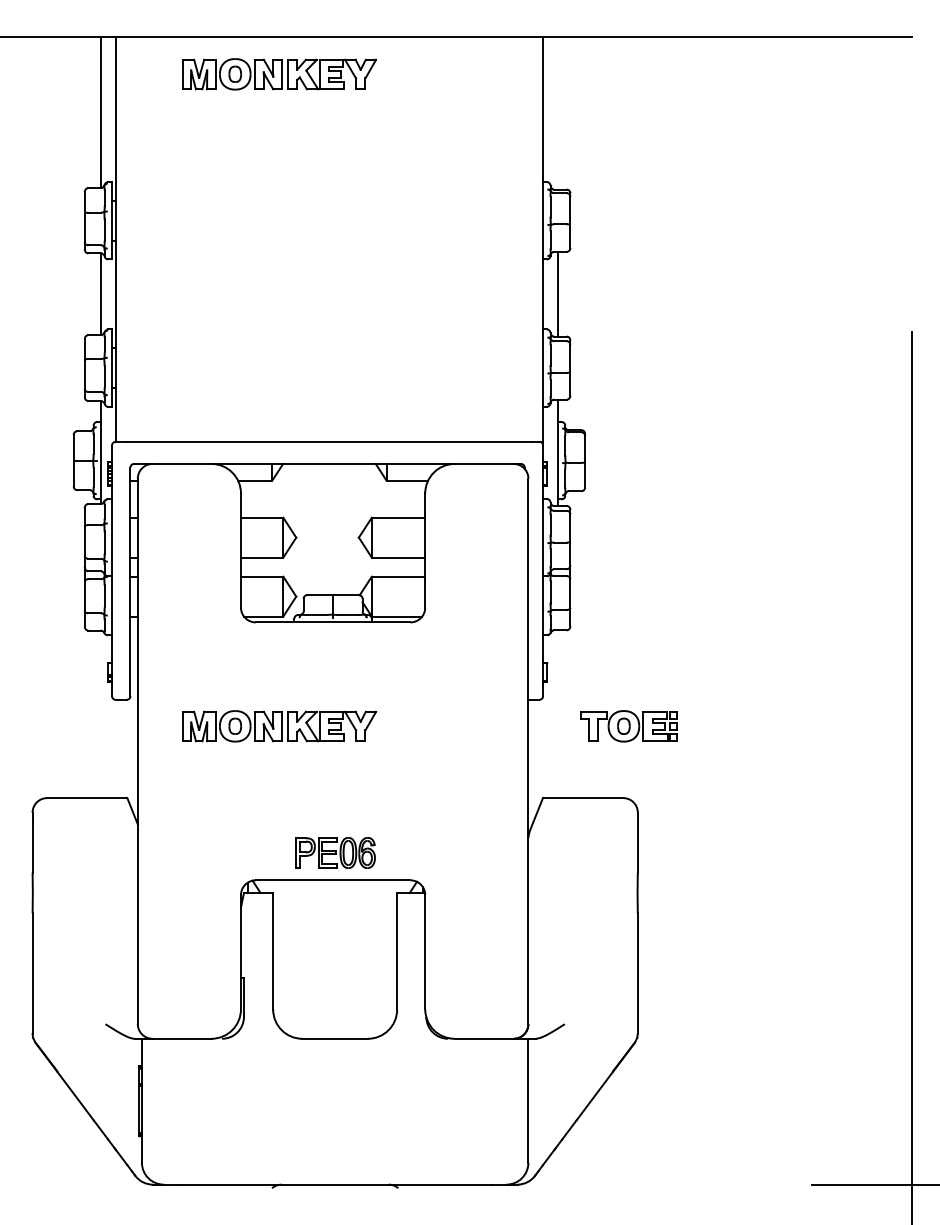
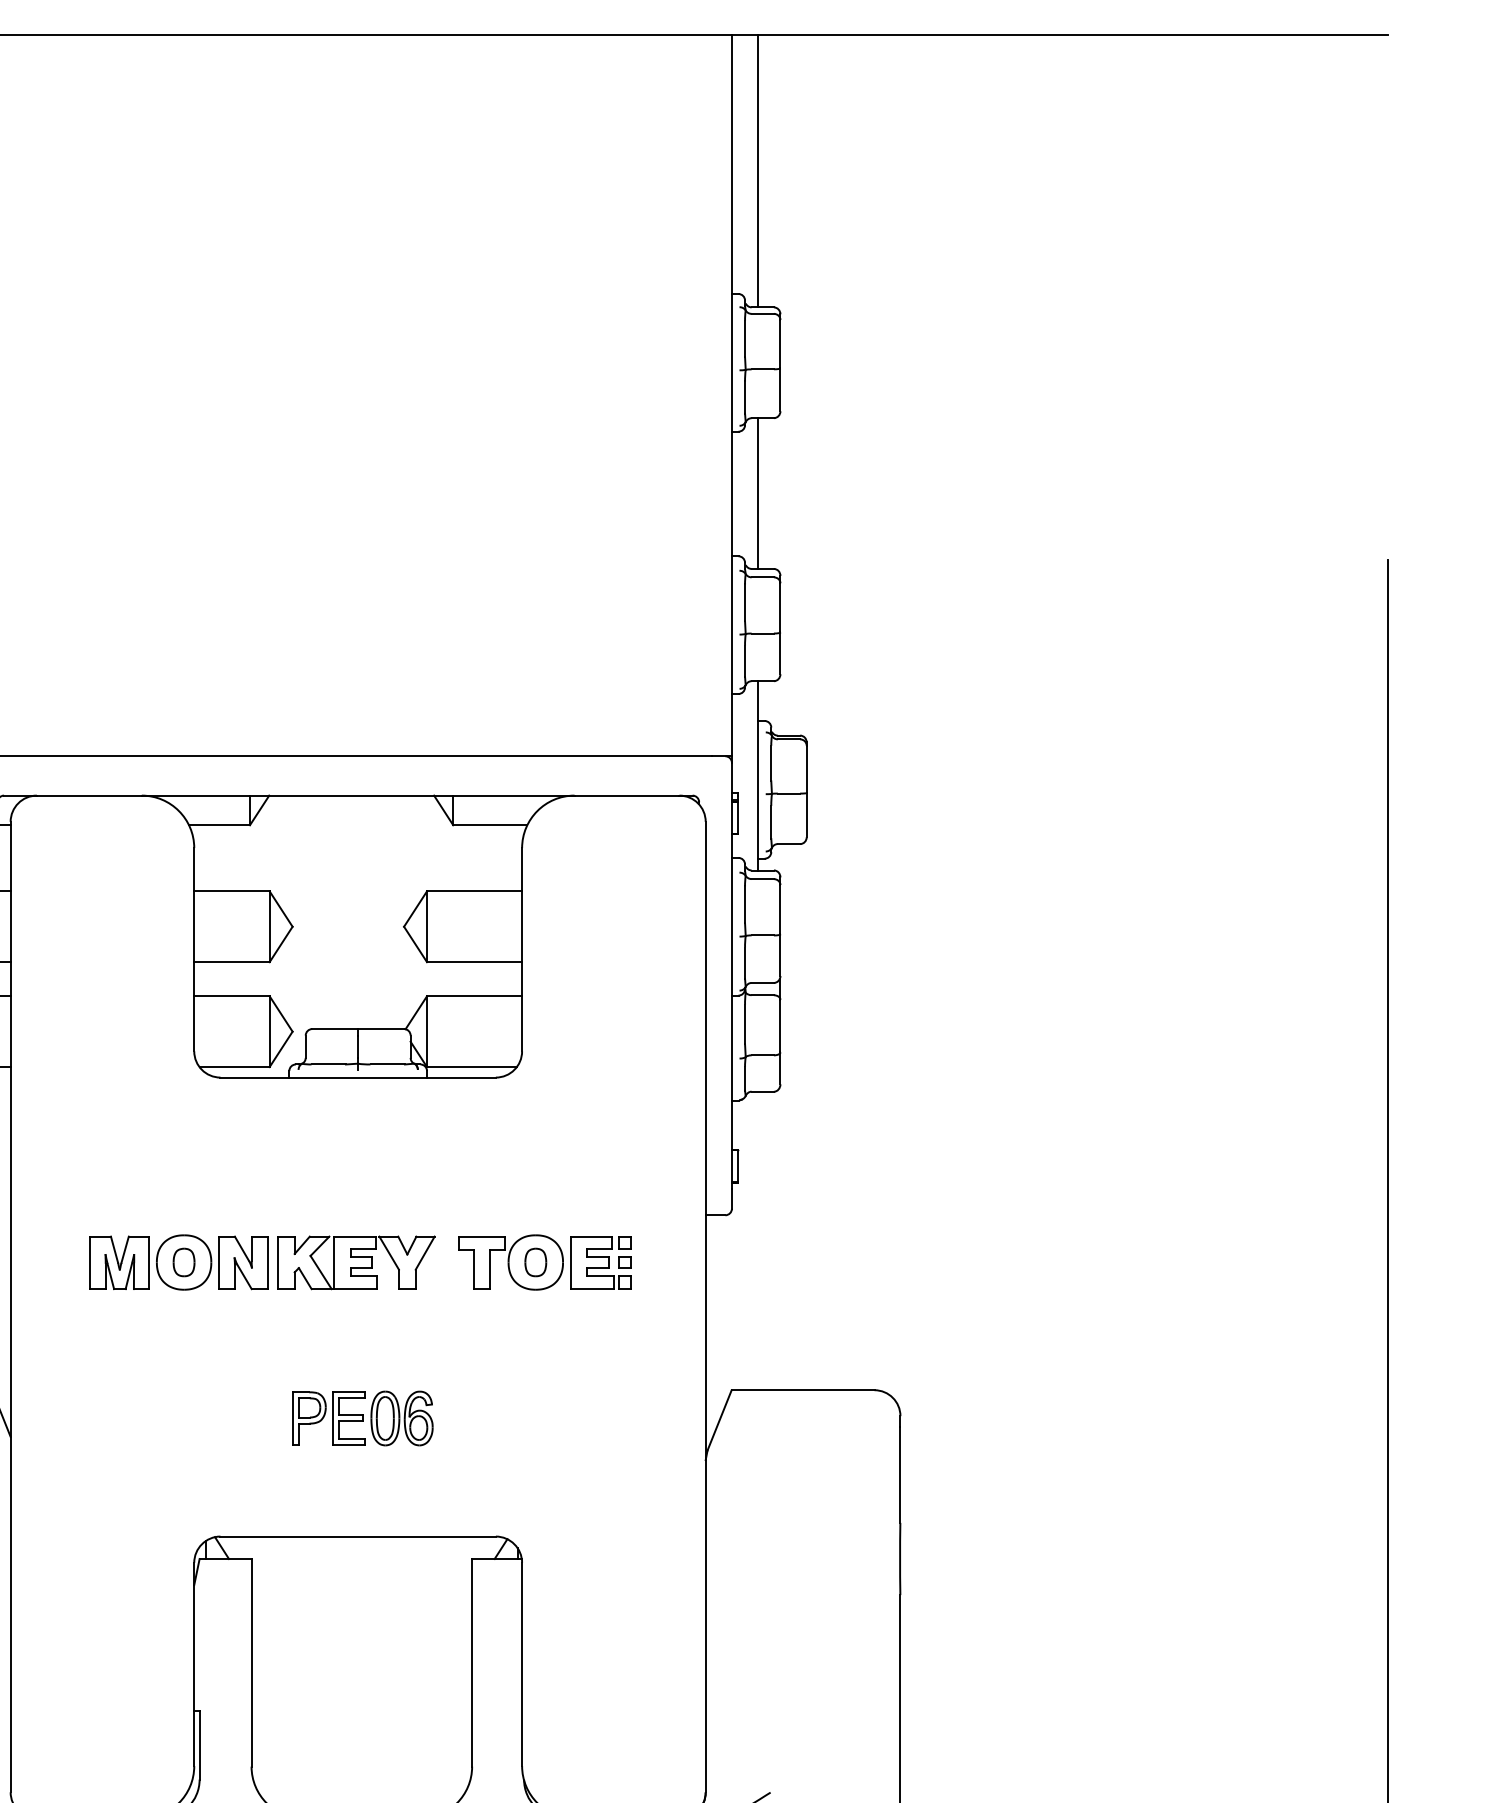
part: (279, 74) -> (262, 102), removed
line: (557, 112) -> (757, 170), added
part: (628, 726) -> (543, 1262), moved
part: (335, 852) -> (362, 1417), moved

